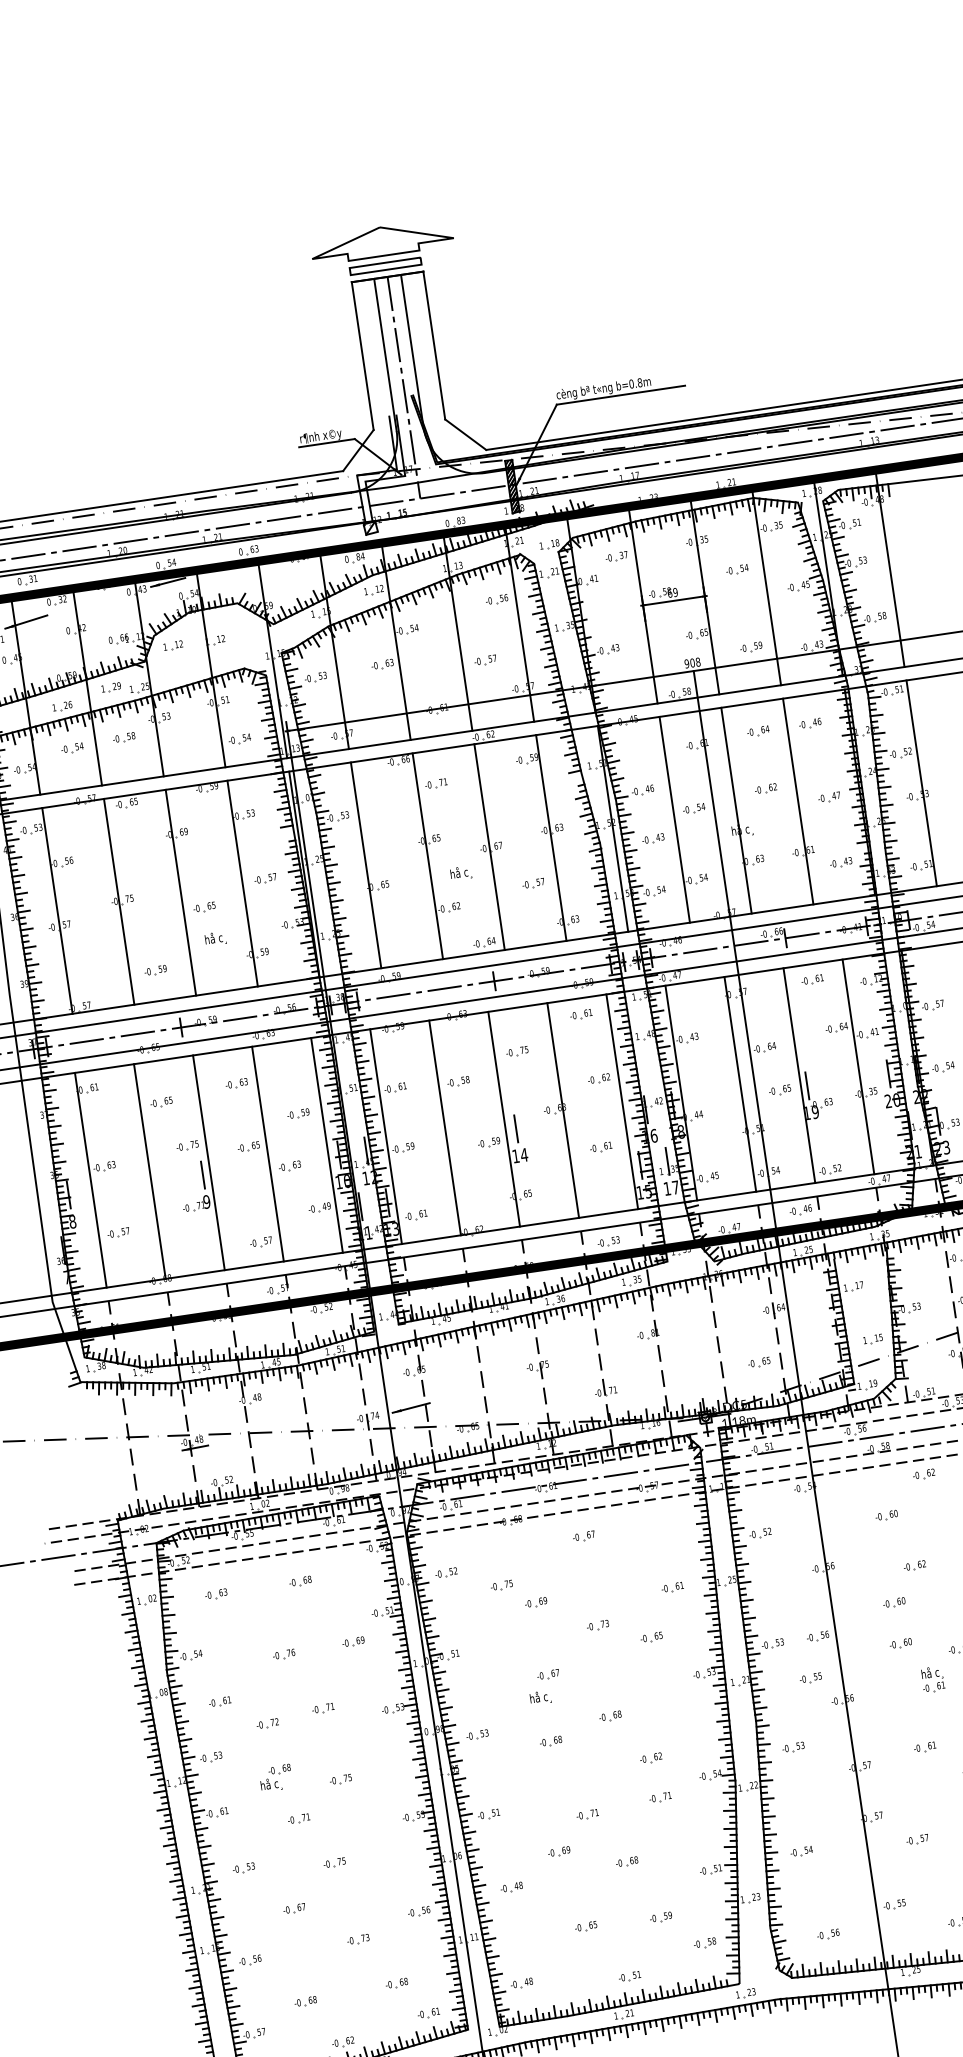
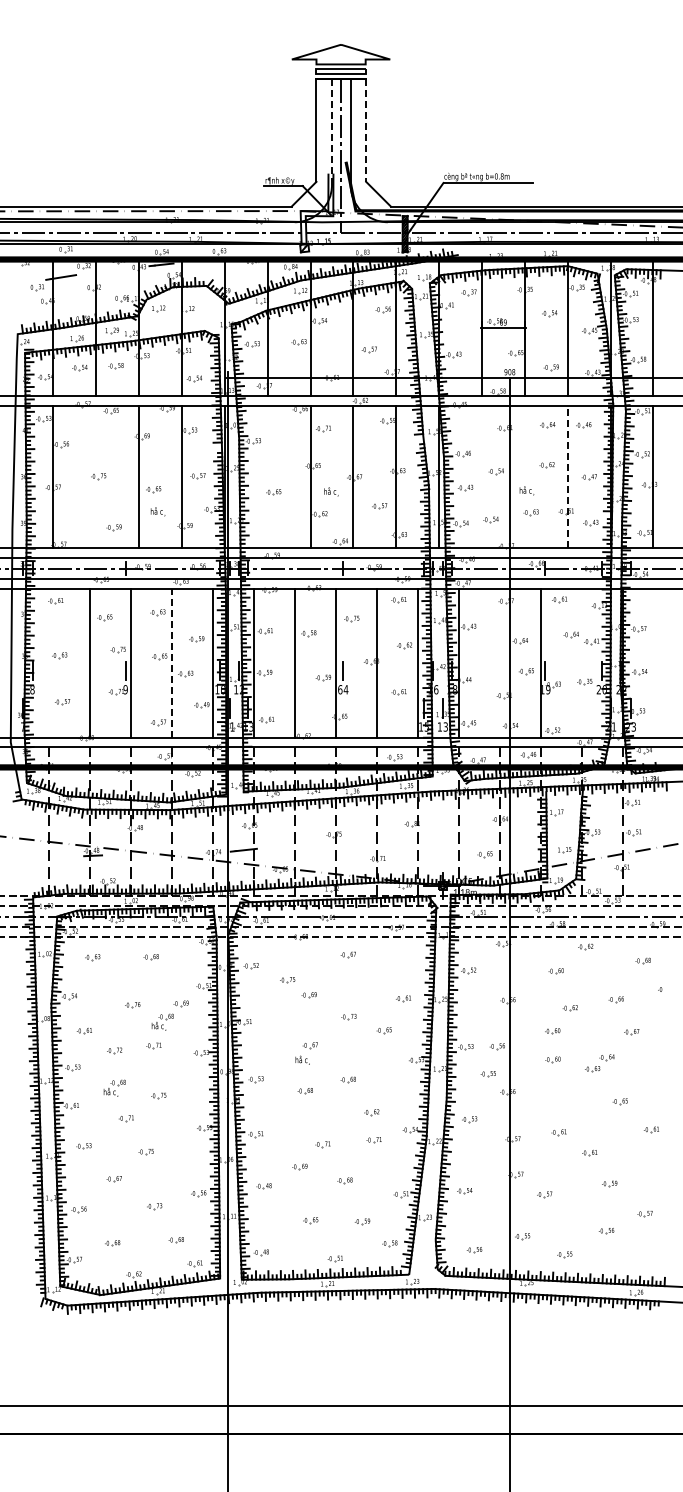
line: (434, 346) -> (366, 131), solid -> dashed
line: (386, 355) -> (332, 132), solid -> dashed
line: (797, 800) -> (567, 476), solid -> dashed
line: (735, 810) -> (524, 476), removed
line: (675, 819) -> (482, 476), removed
line: (365, 864) -> (267, 476), removed
line: (119, 901) -> (96, 476), removed
line: (858, 1065) -> (582, 662), removed
line: (740, 1083) -> (500, 662), removed
line: (267, 1154) -> (171, 663), solid -> dashed
text: (516, 1155) -> (340, 689), 14 -> 64
line: (89, 1179) -> (48, 662), removed
text: (675, 1186) -> (445, 726), 17 -> 13
part: (330, 1671) -> (162, 1021), added
part: (932, 1680) -> (570, 1087), removed

